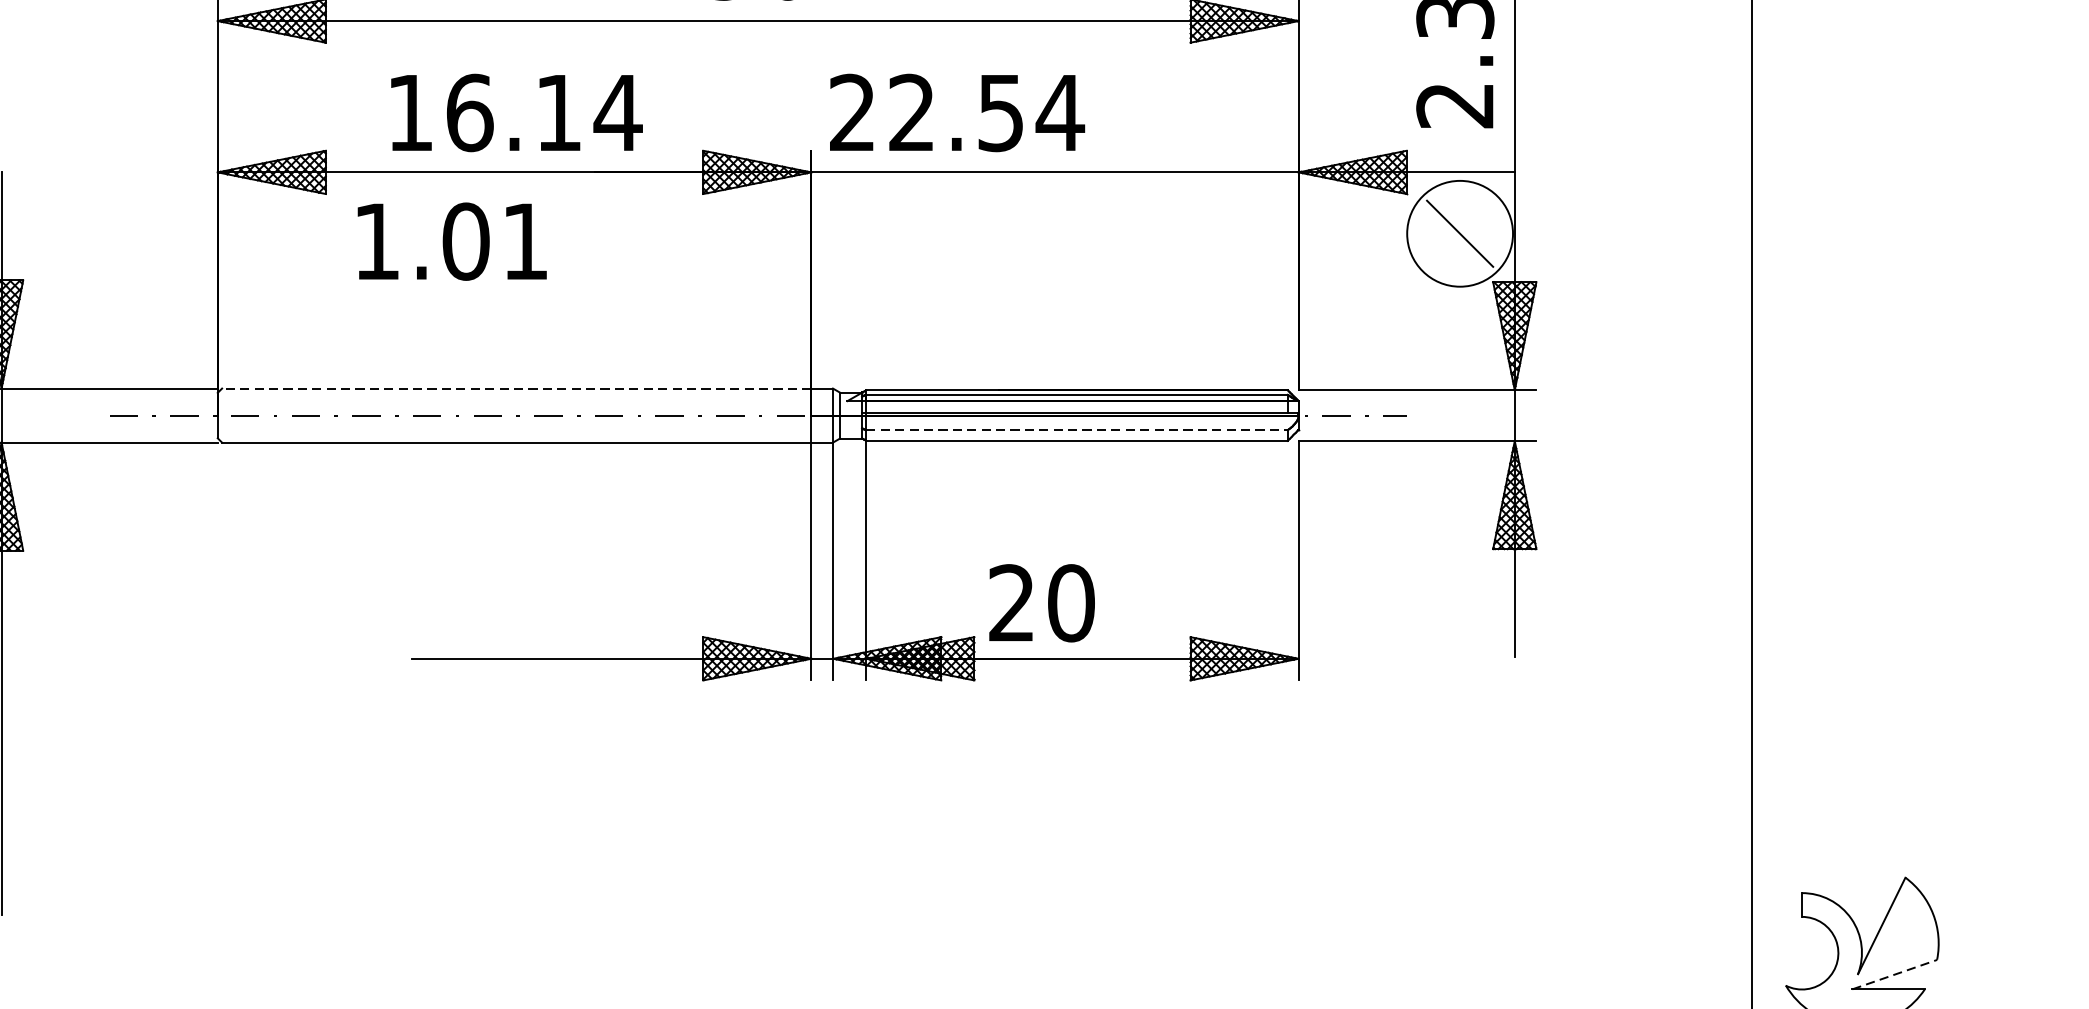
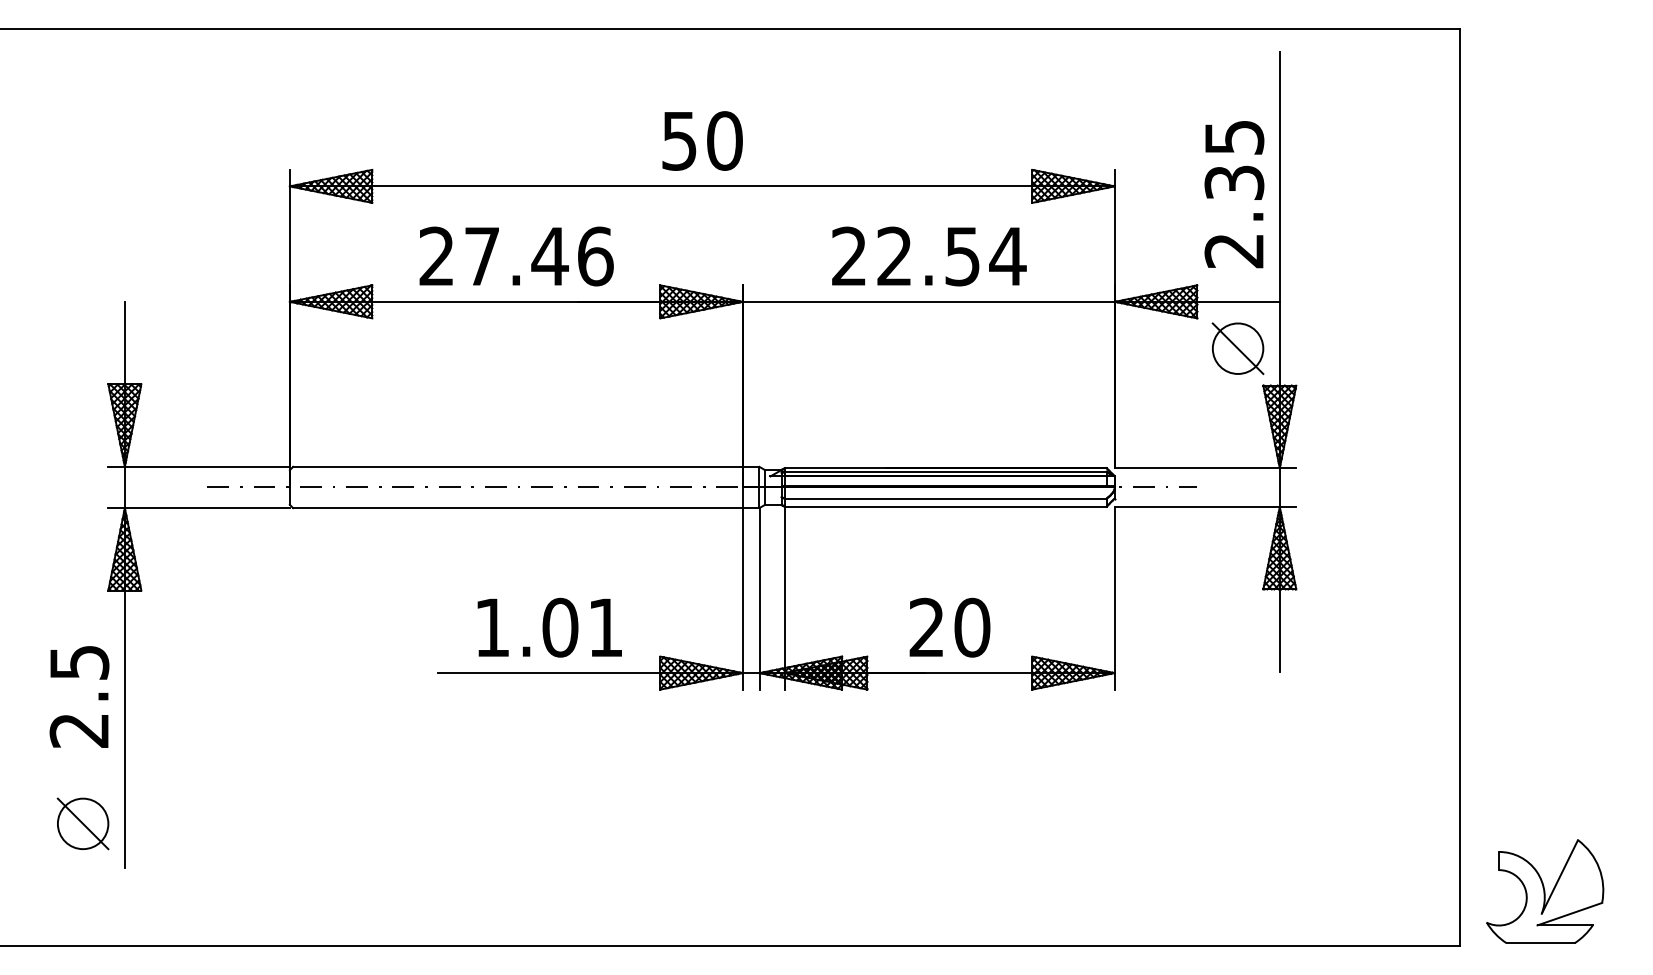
text: (514, 112) -> (516, 256), 16.14 -> 27.46
text: (957, 112) -> (929, 256), moved
circle: (1459, 233) -> (1237, 348), size x0.62
text: (451, 241) -> (549, 627), moved
line: (517, 388) -> (518, 466), dashed -> solid
line: (1076, 430) -> (945, 498), dashed -> solid
text: (1041, 602) -> (949, 627), moved
line: (1895, 975) -> (1570, 914), dashed -> solid

